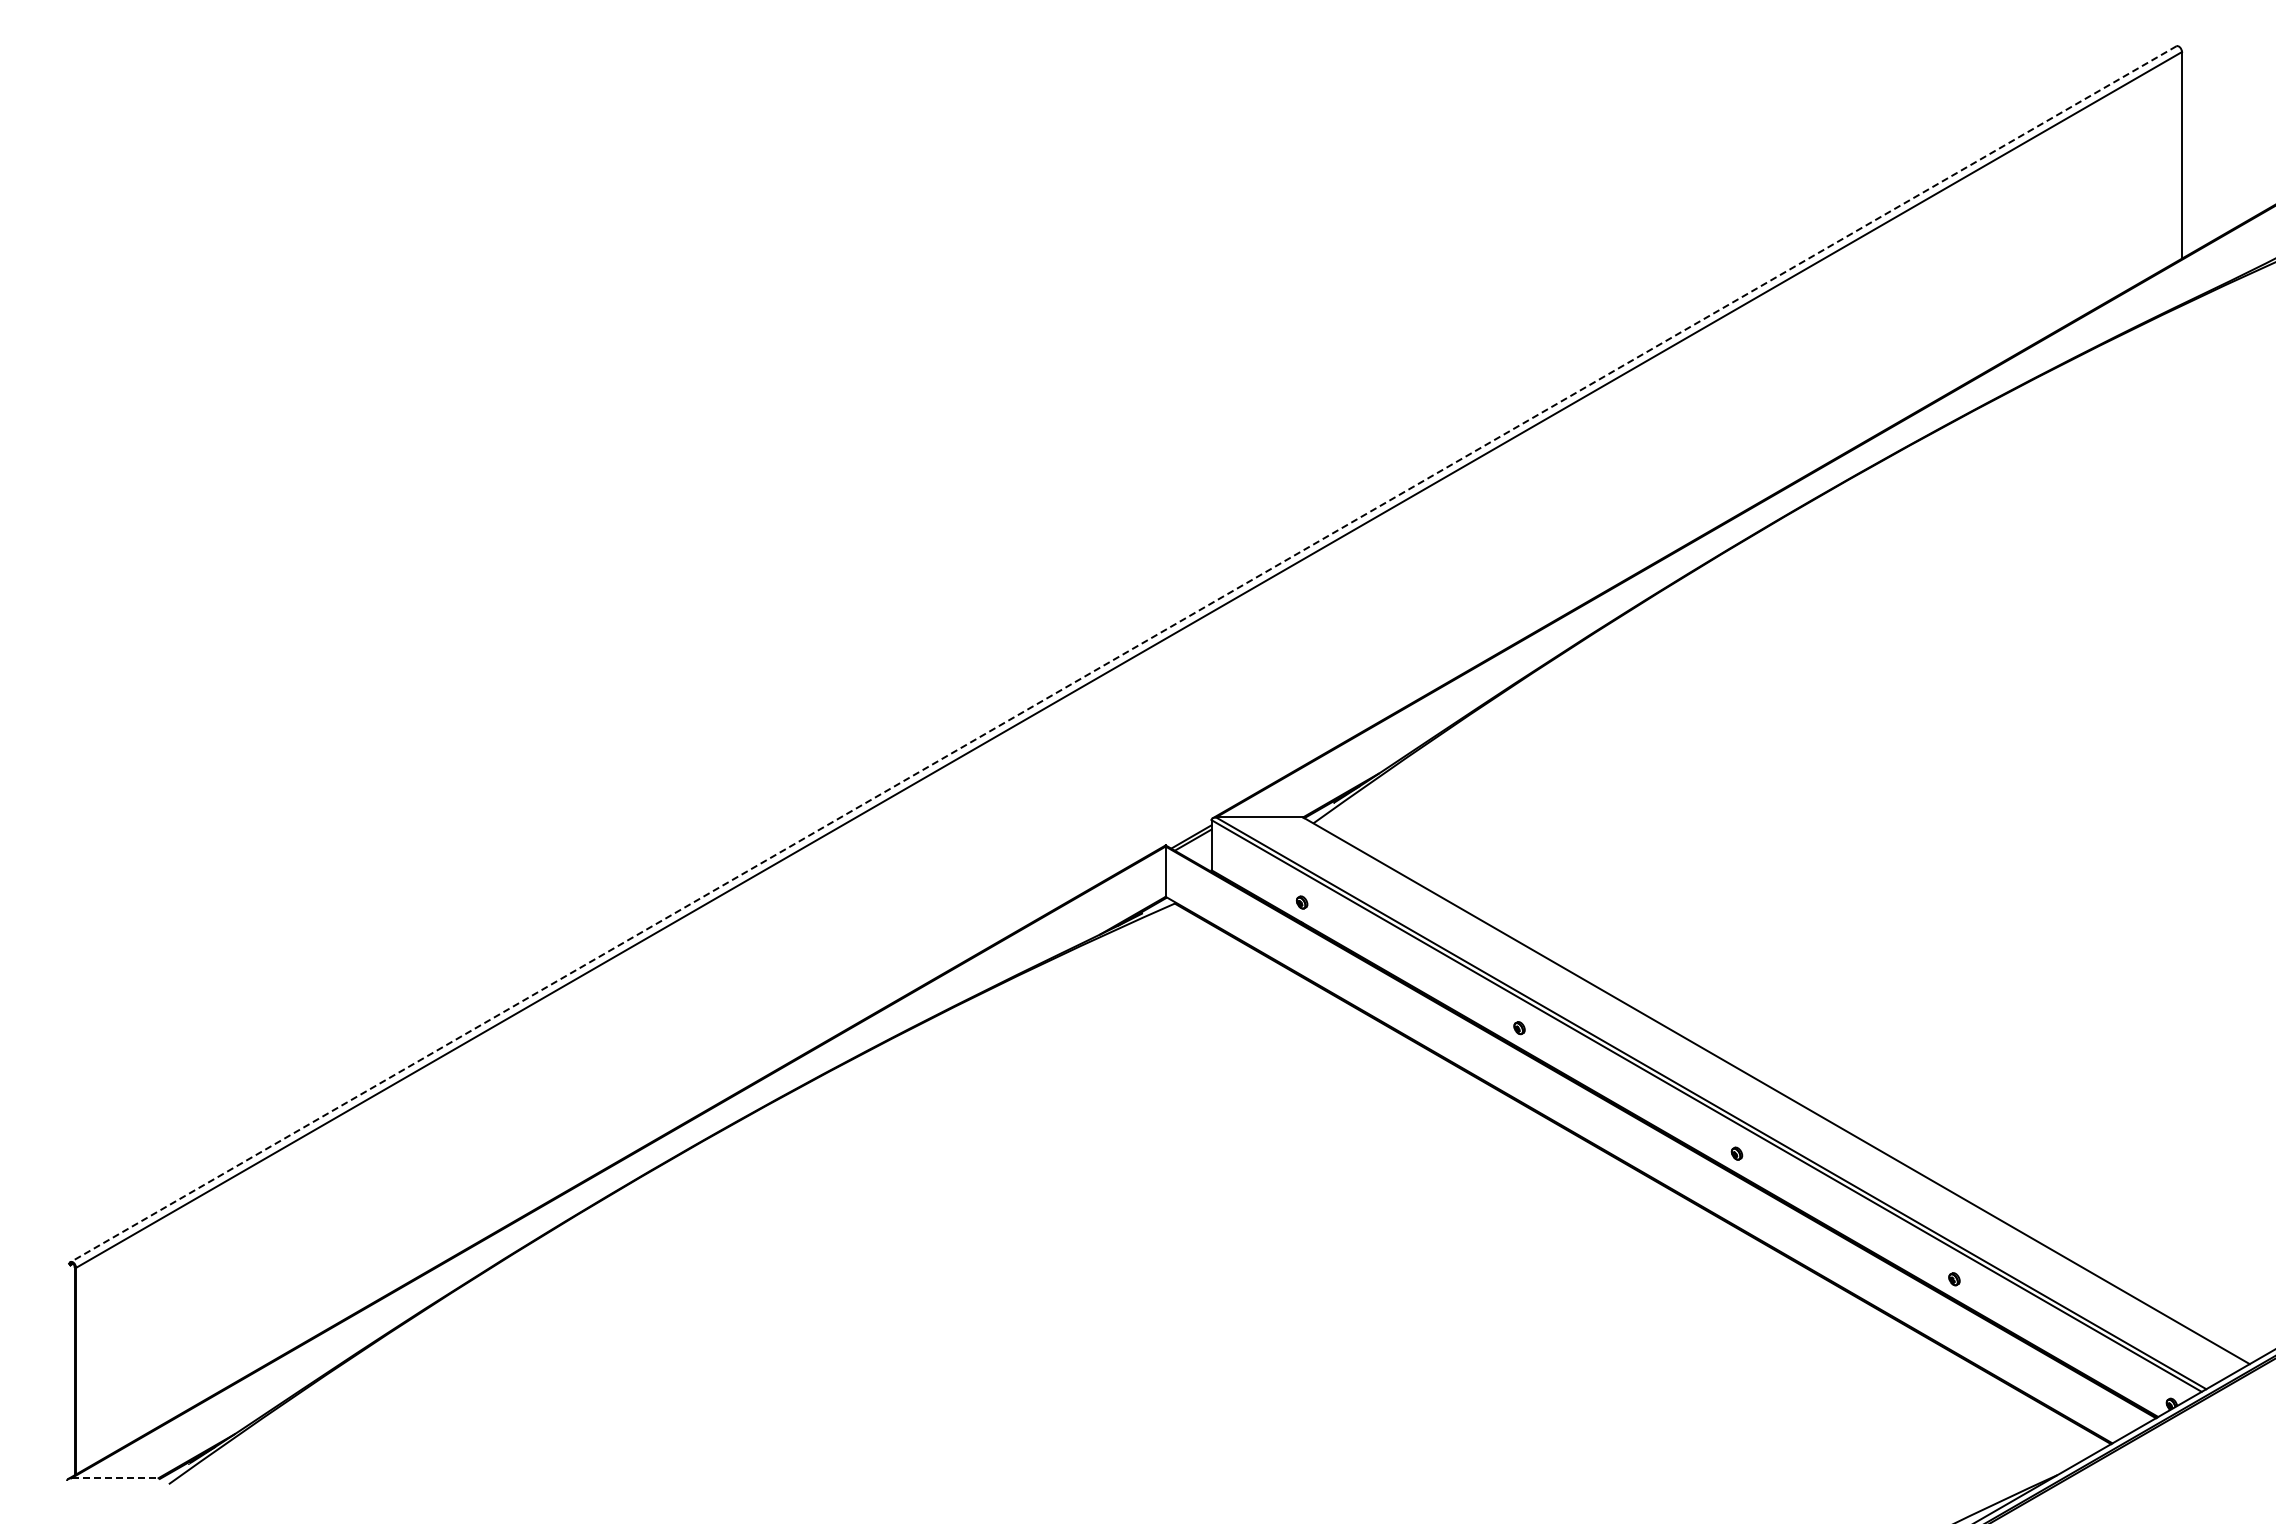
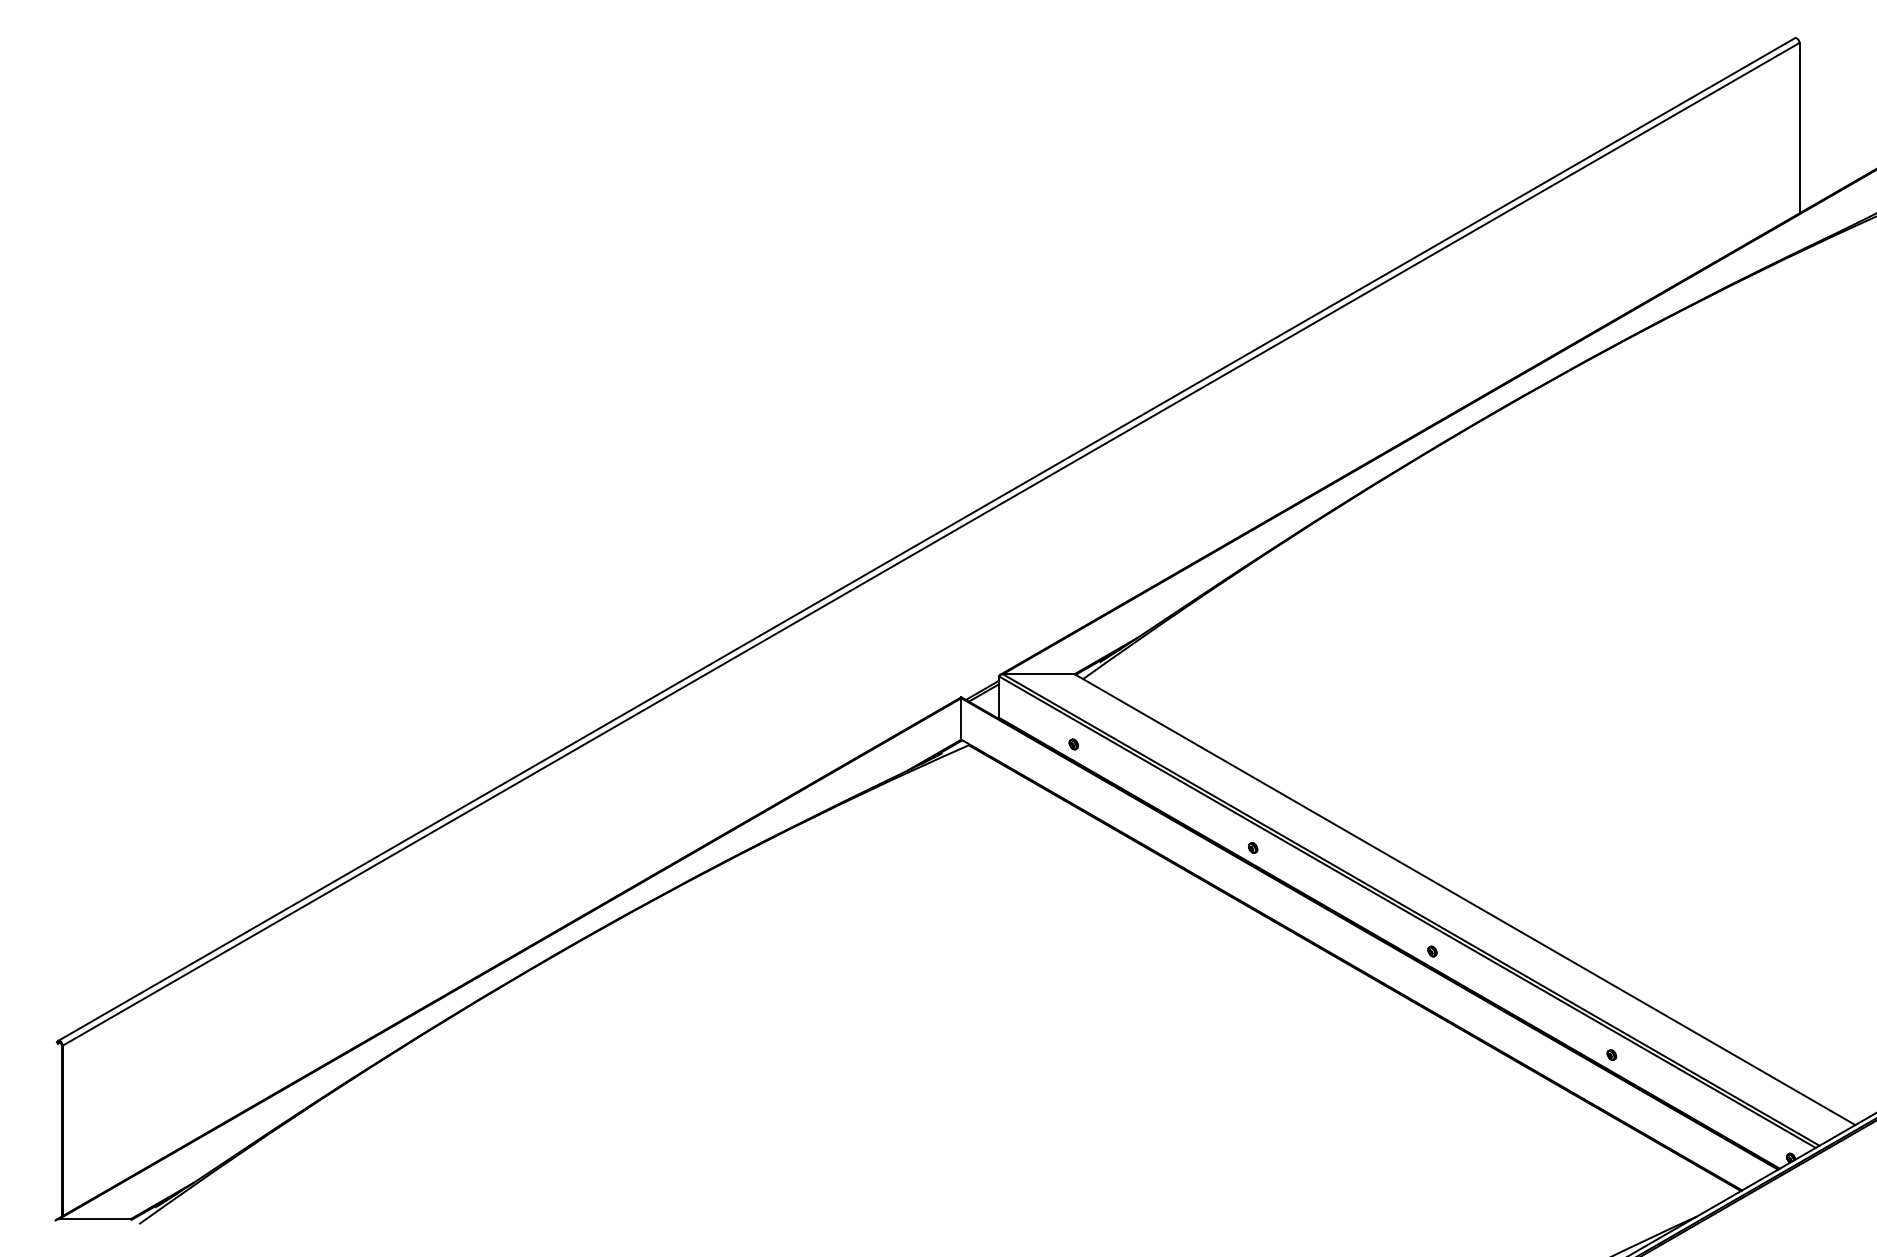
line: (1123, 654) -> (926, 539), dashed -> solid
line: (115, 1478) -> (95, 1219), dashed -> solid

